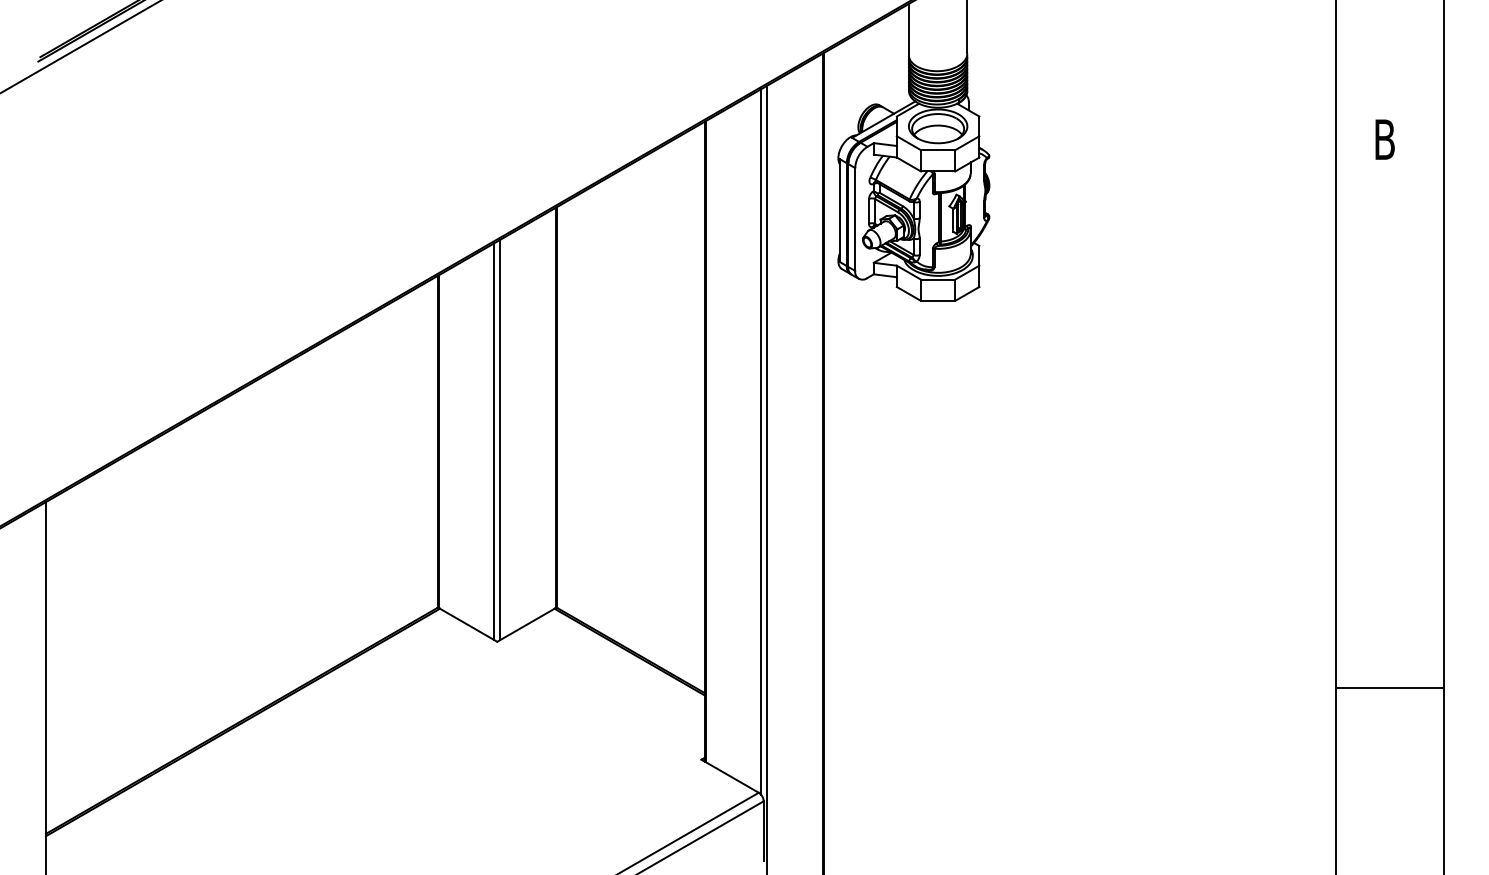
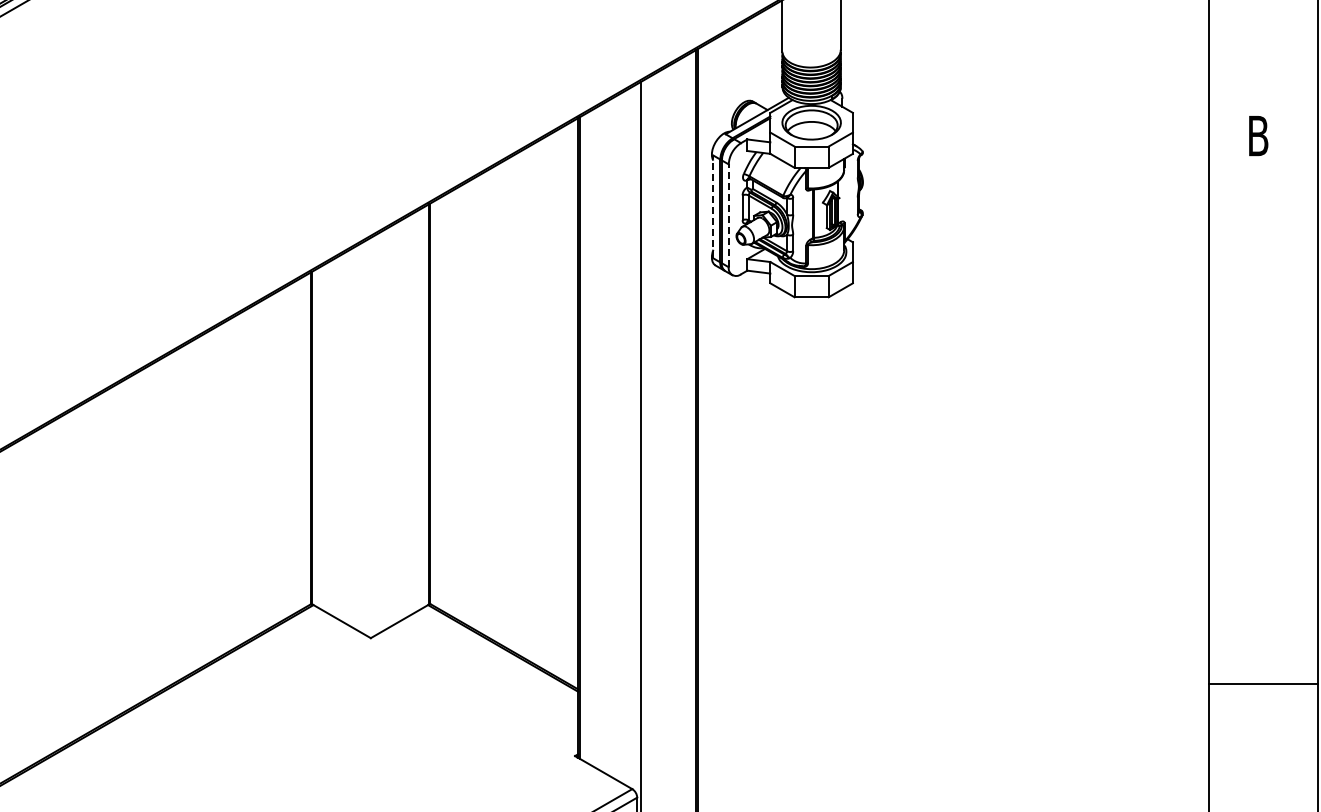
line: (839, 210) -> (713, 206), solid -> dashed
line: (855, 218) -> (729, 214), solid -> dashed
line: (500, 439) -> (374, 435), removed
line: (494, 441) -> (368, 437), removed
line: (761, 442) -> (635, 438), removed

